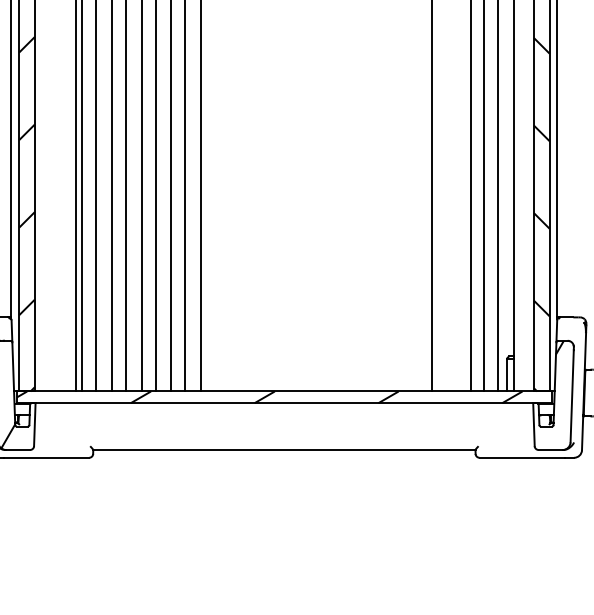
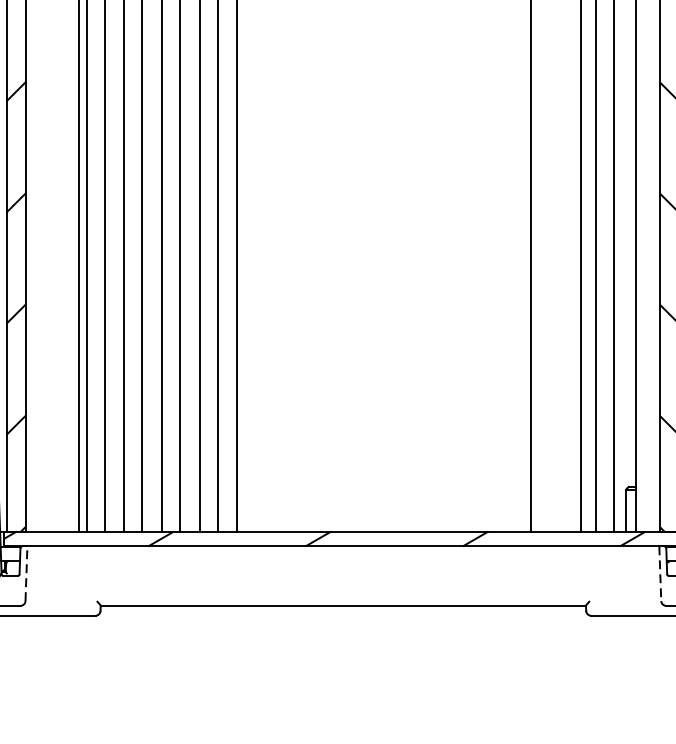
line: (34, 424) -> (26, 573), solid -> dashed
line: (533, 424) -> (659, 573), solid -> dashed

